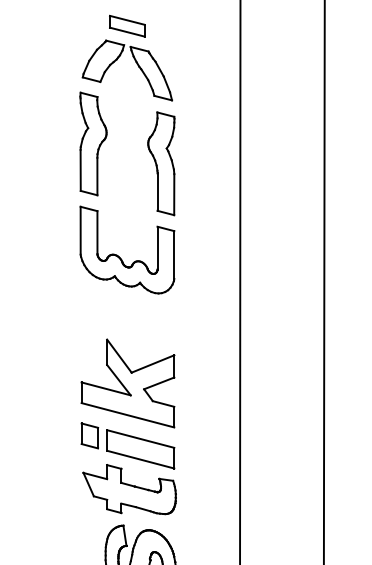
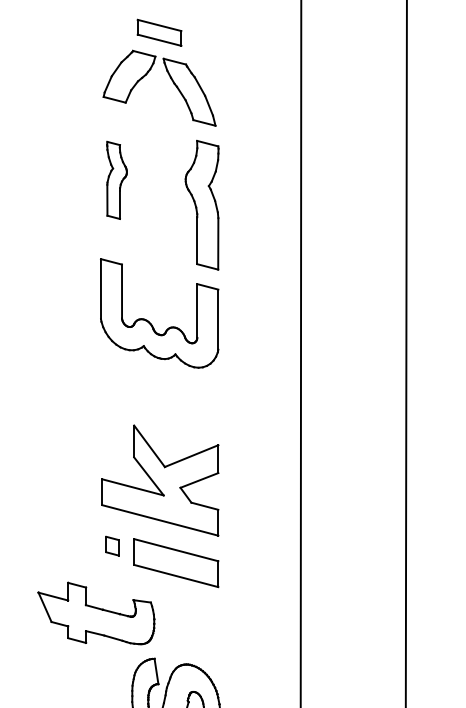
part: (93, 144) -> (116, 180), size x0.6
part: (89, 435) -> (112, 545), size x0.6
part: (129, 489) -> (96, 613), moved

